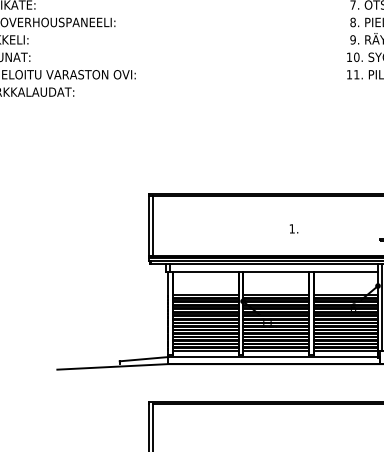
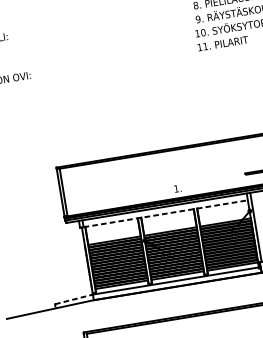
text: (293, 228) -> (177, 188), moved
line: (274, 272) -> (166, 213), solid -> dashed
line: (144, 359) -> (74, 299), solid -> dashed

